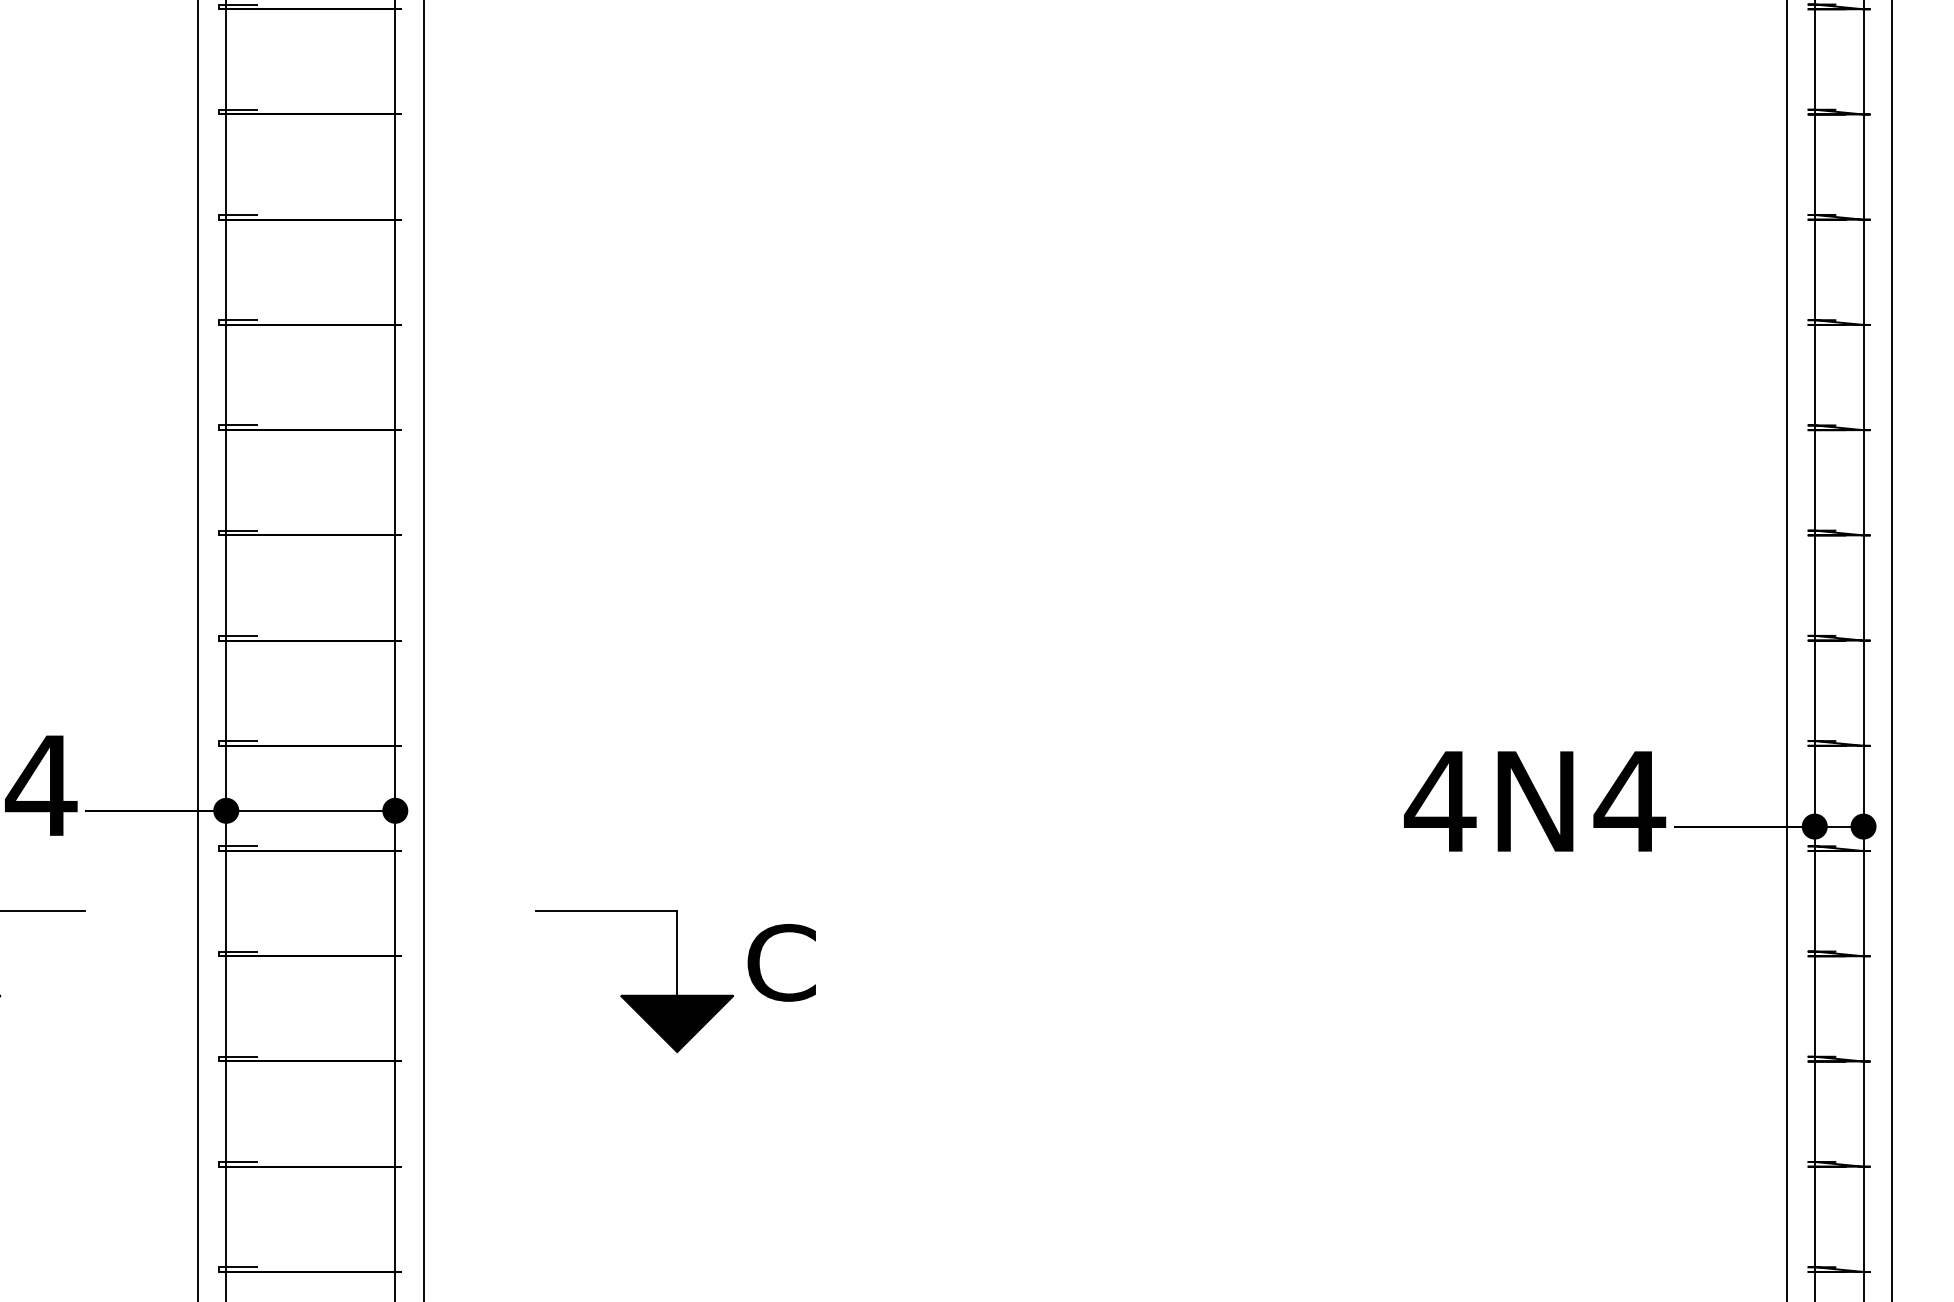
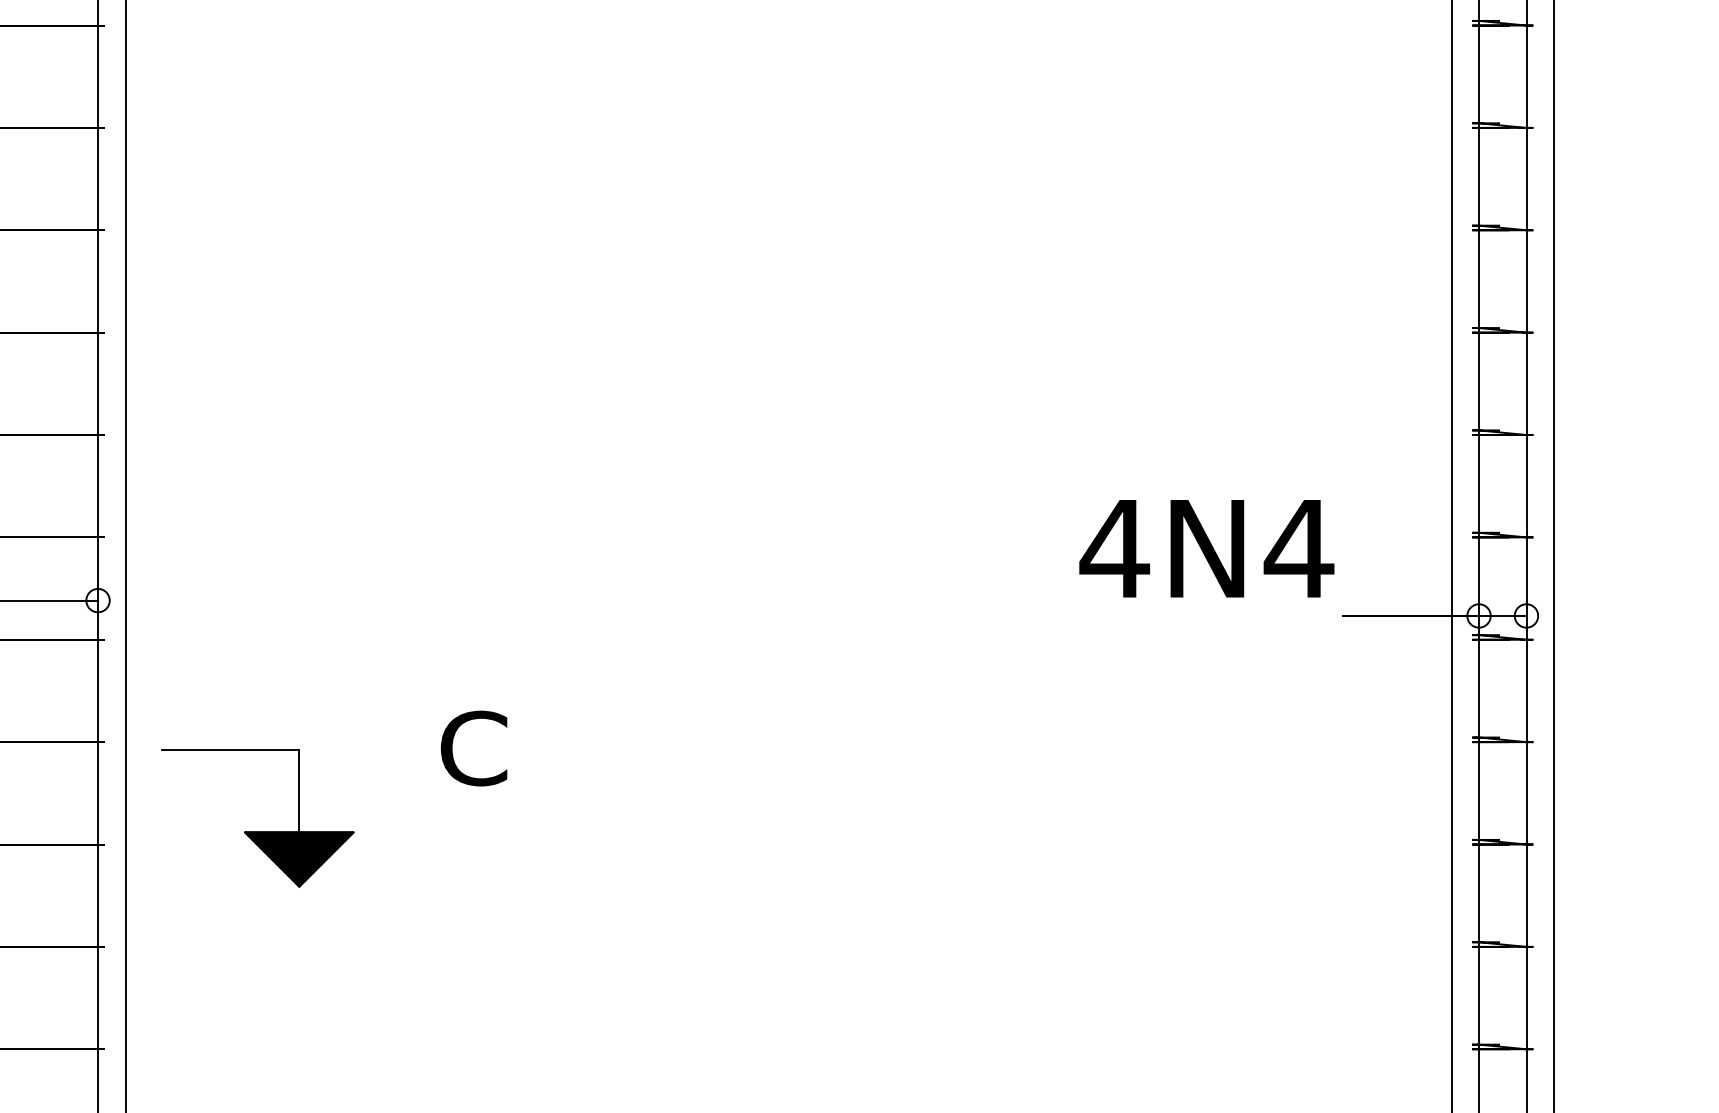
text: (1535, 801) -> (1207, 548), moved
fill: (395, 810) -> (98, 600), removed
fill: (1814, 826) -> (1478, 615), removed
fill: (1863, 826) -> (1526, 615), removed
part: (634, 994) -> (257, 830), moved

